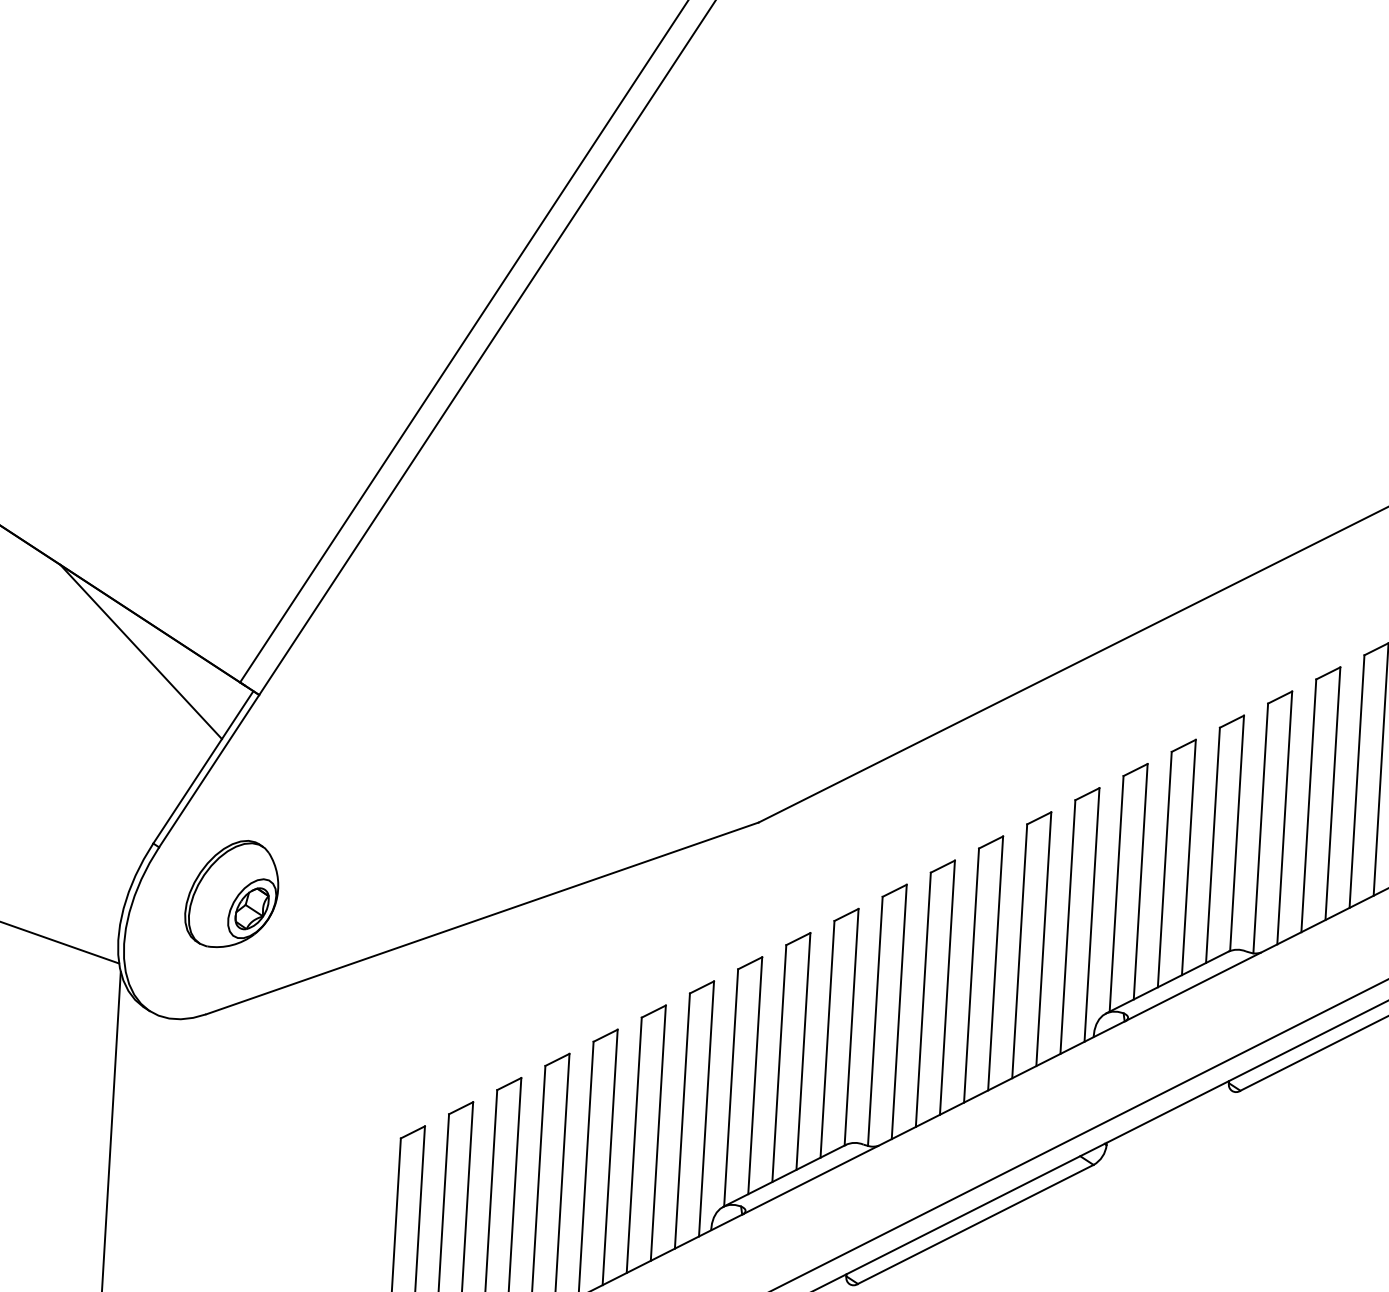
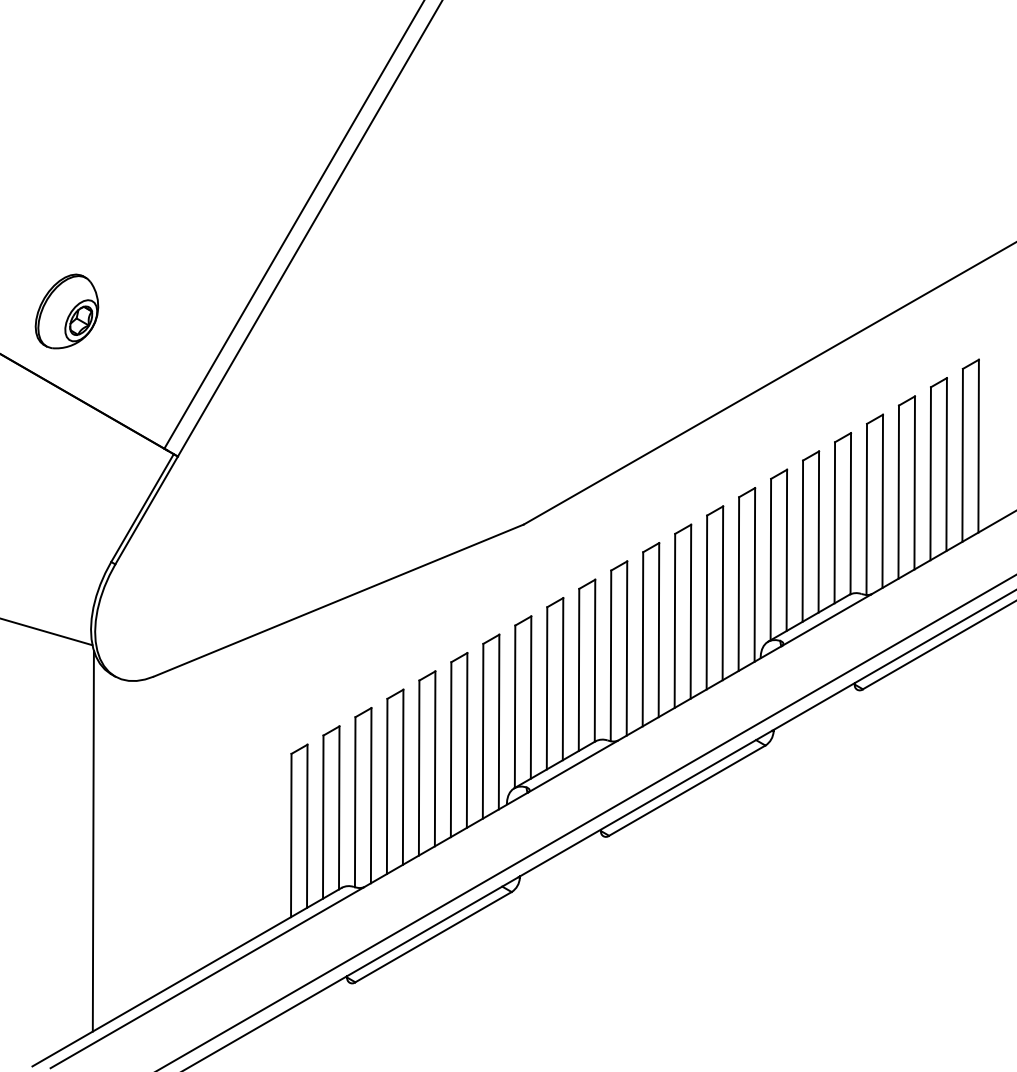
line: (140, 651) -> (95, 431), removed
part: (231, 894) -> (66, 311), moved

